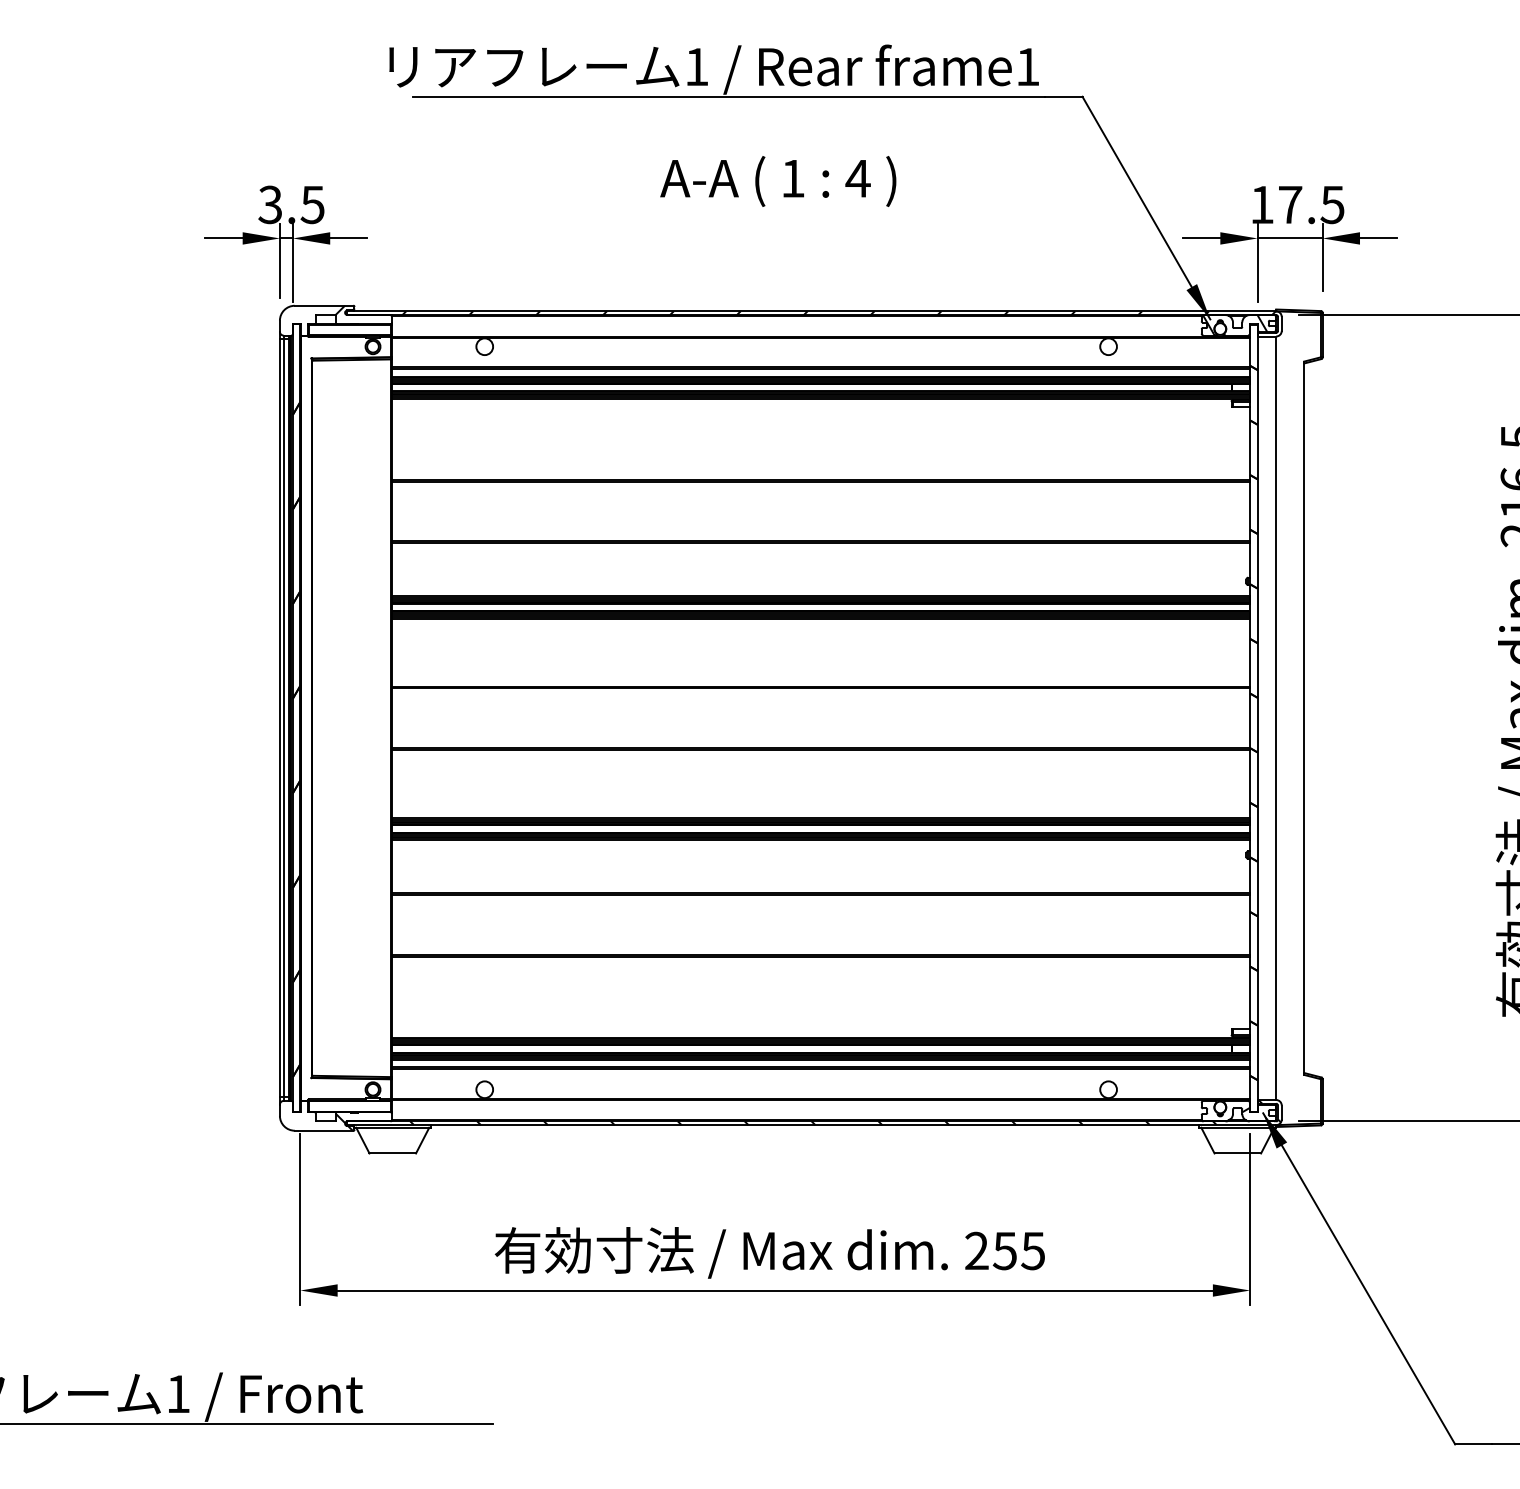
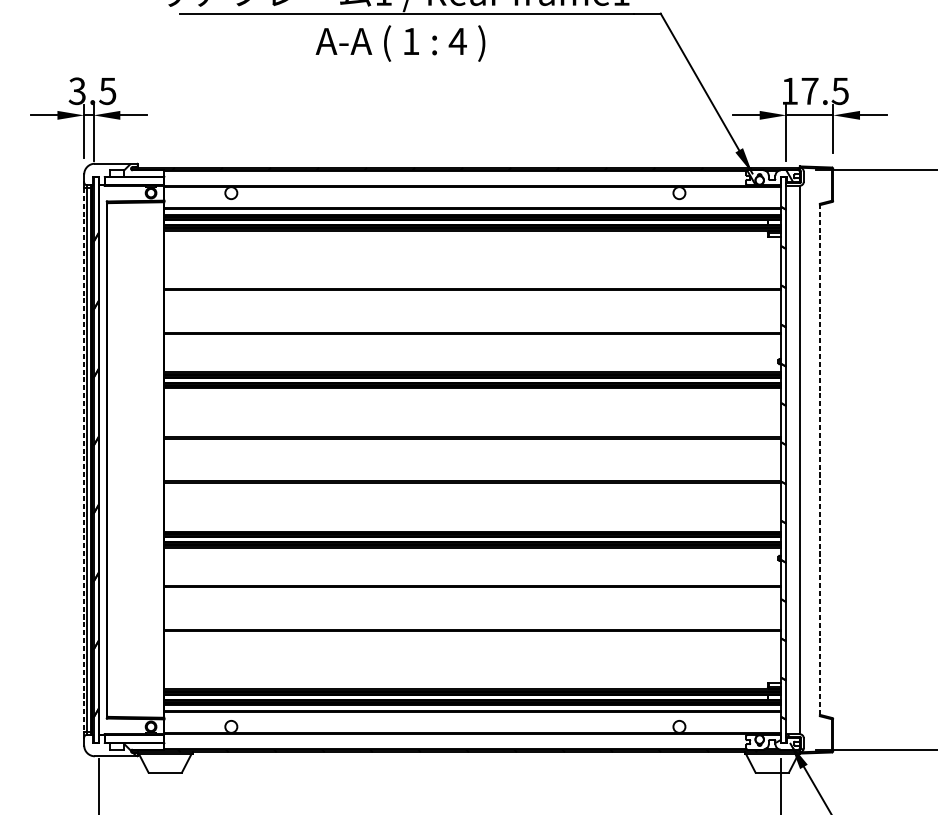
text: (778, 181) -> (400, 43), moved
line: (279, 718) -> (83, 460), solid -> dashed
line: (1304, 718) -> (820, 460), solid -> dashed

